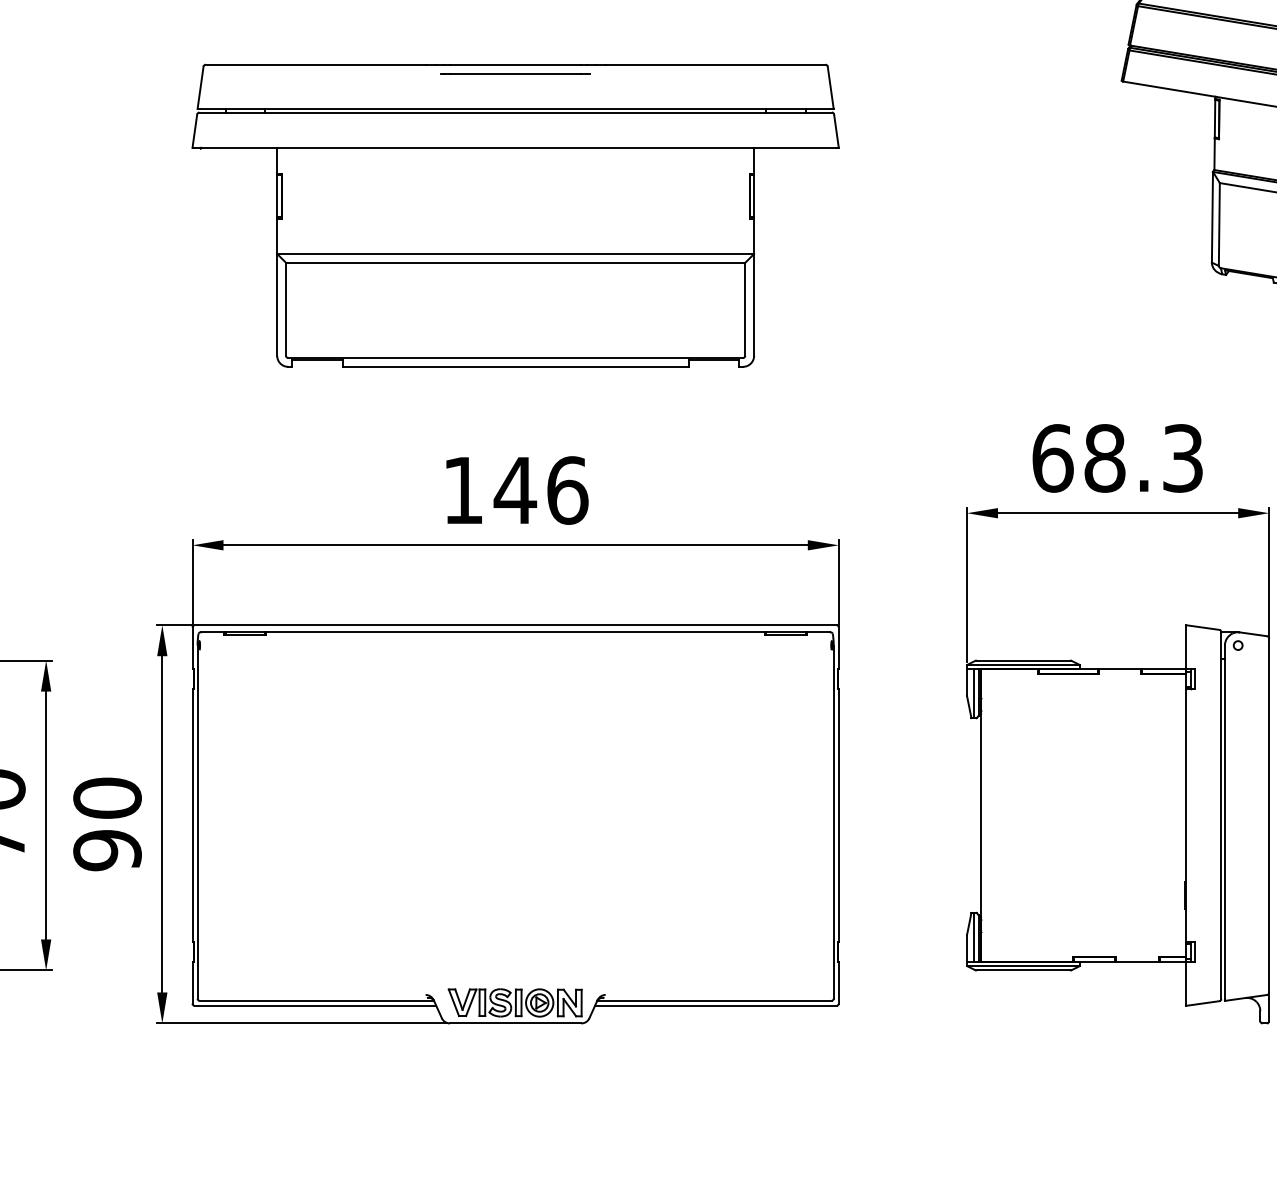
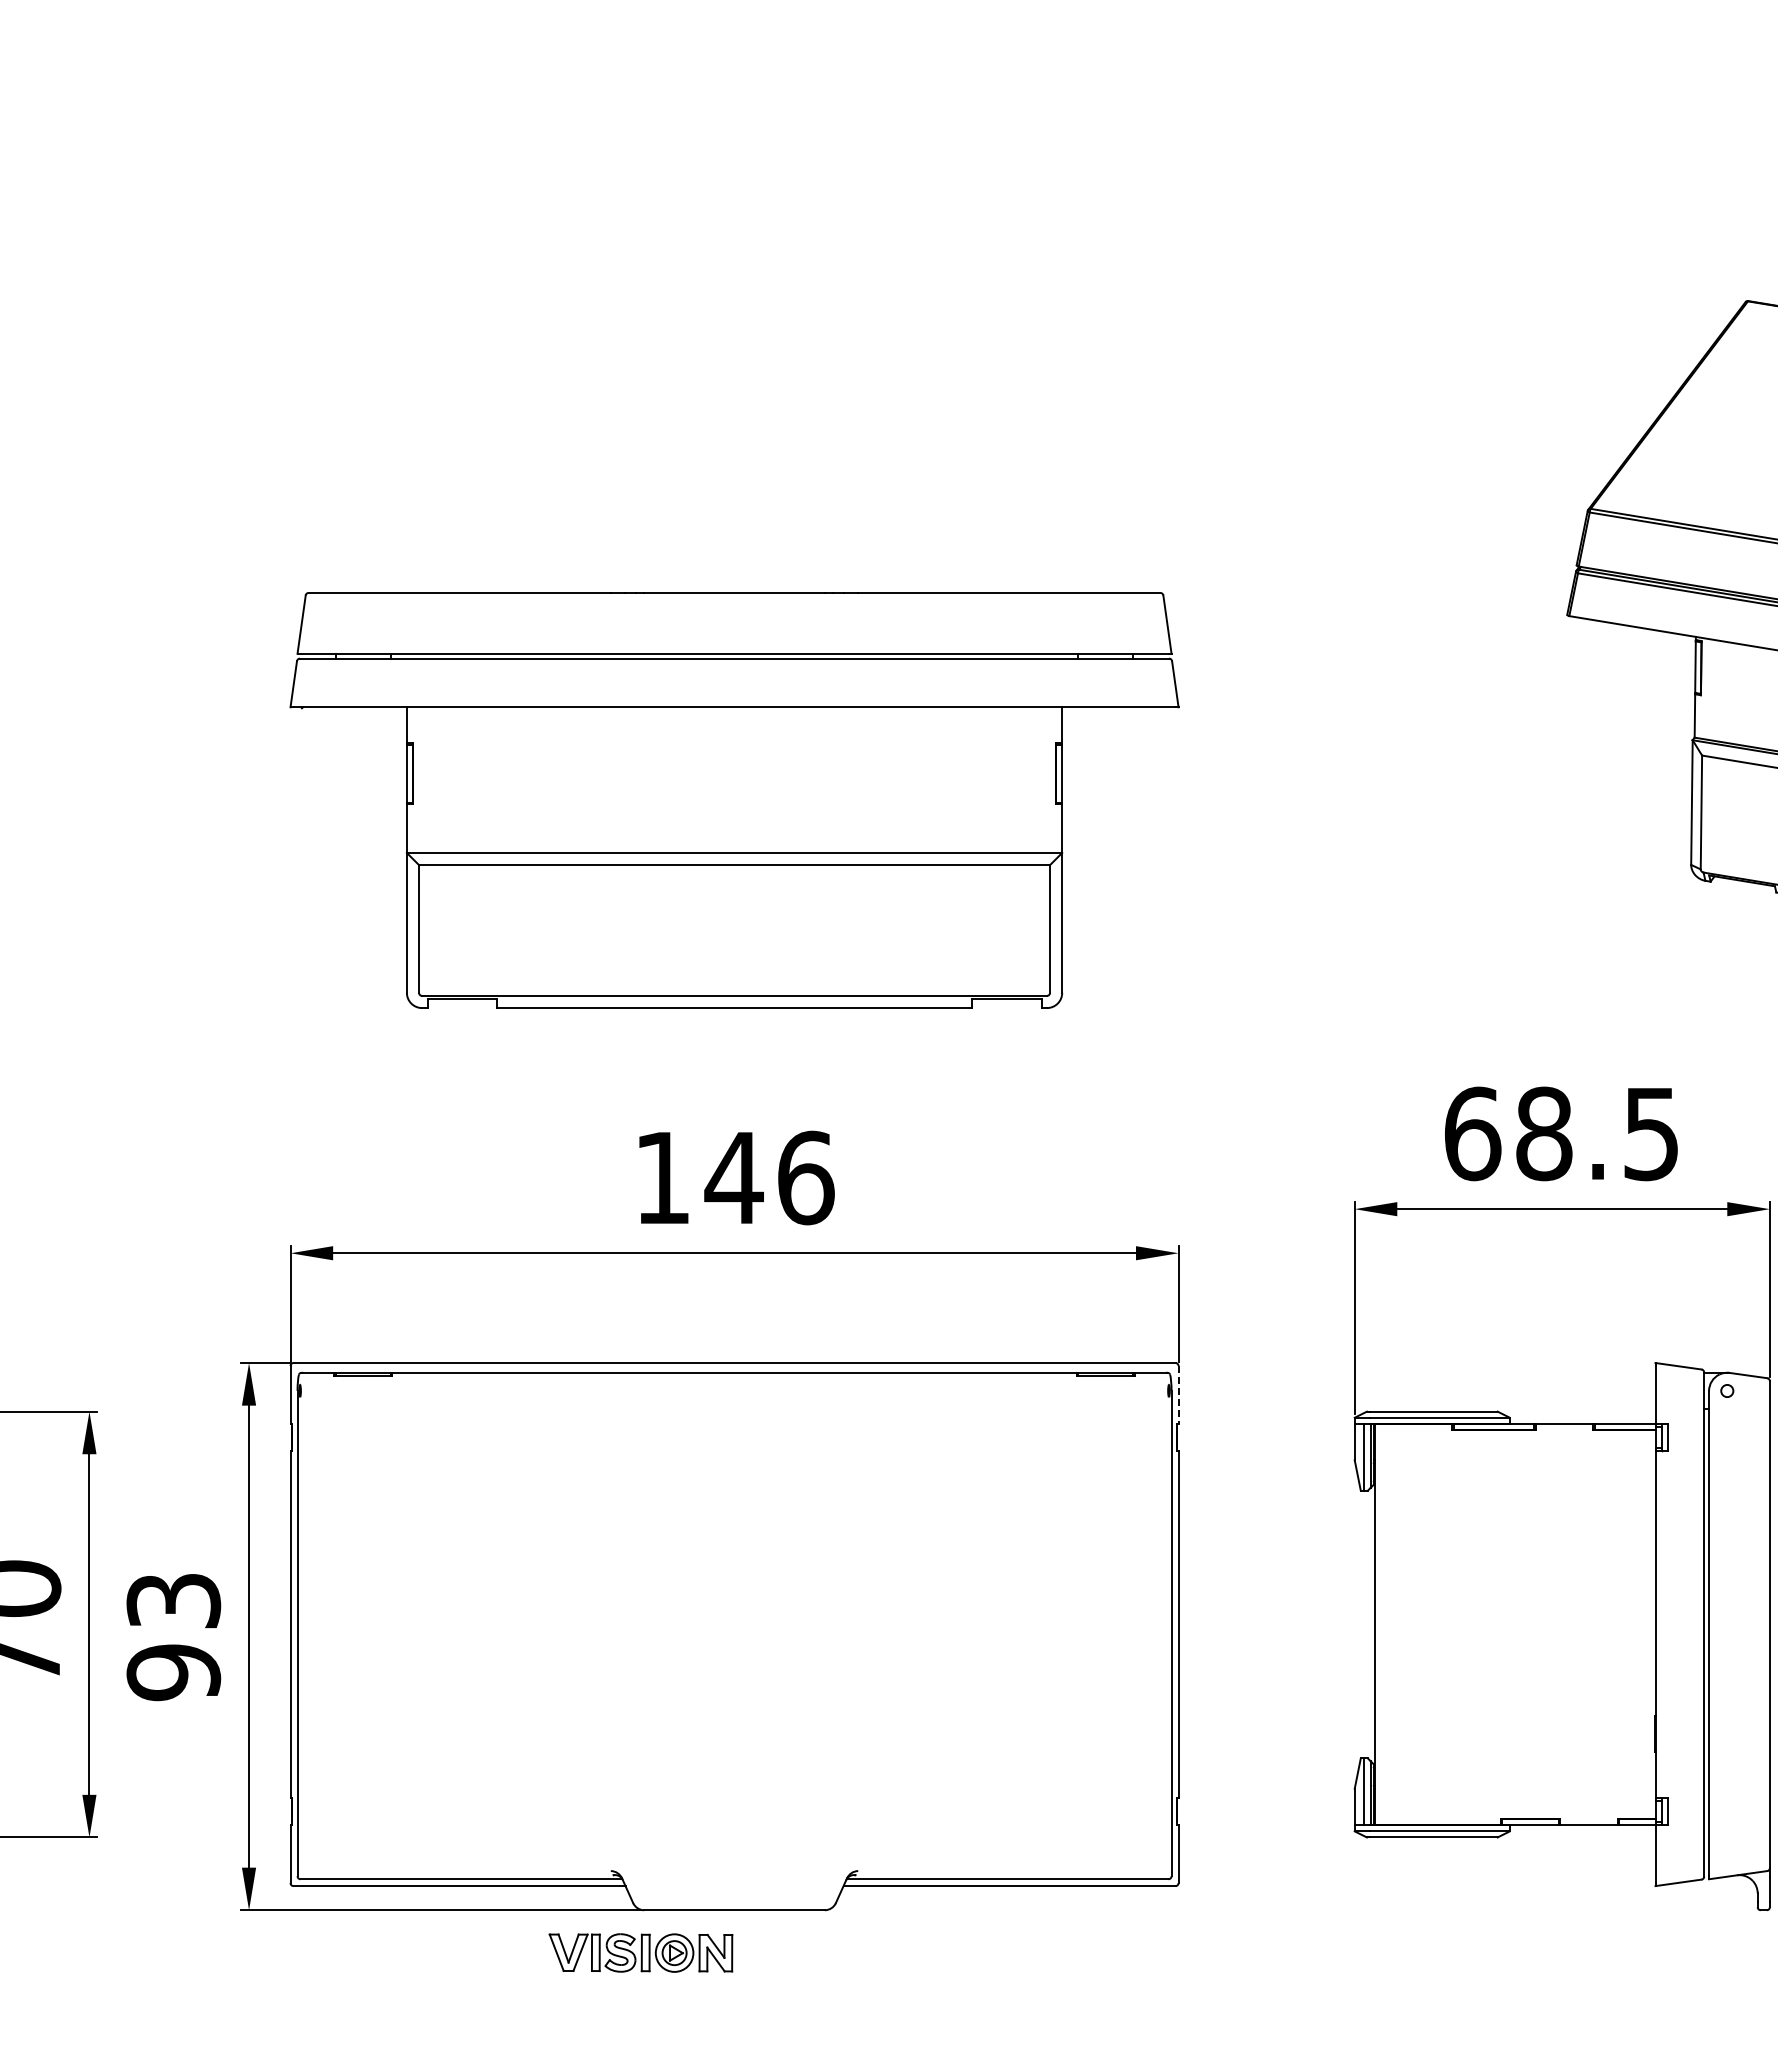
line: (515, 73) -> (734, 604), removed
text: (1183, 458) -> (1651, 1133), 68.3 -> 68.5
line: (838, 648) -> (1178, 1394), solid -> dashed
text: (107, 798) -> (173, 1600), 90 -> 93
part: (514, 1002) -> (640, 1952), moved

